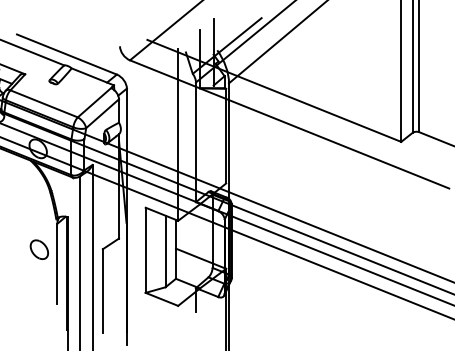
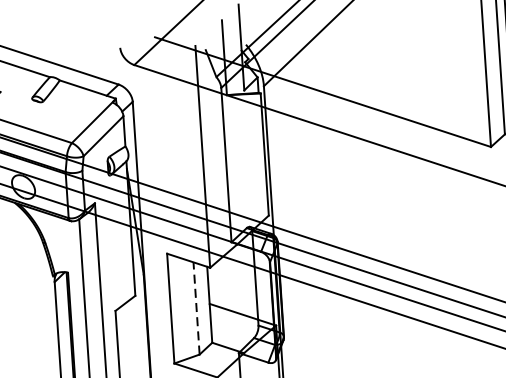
part: (38, 249) -> (32, 316), removed
line: (165, 251) -> (196, 308), solid -> dashed

